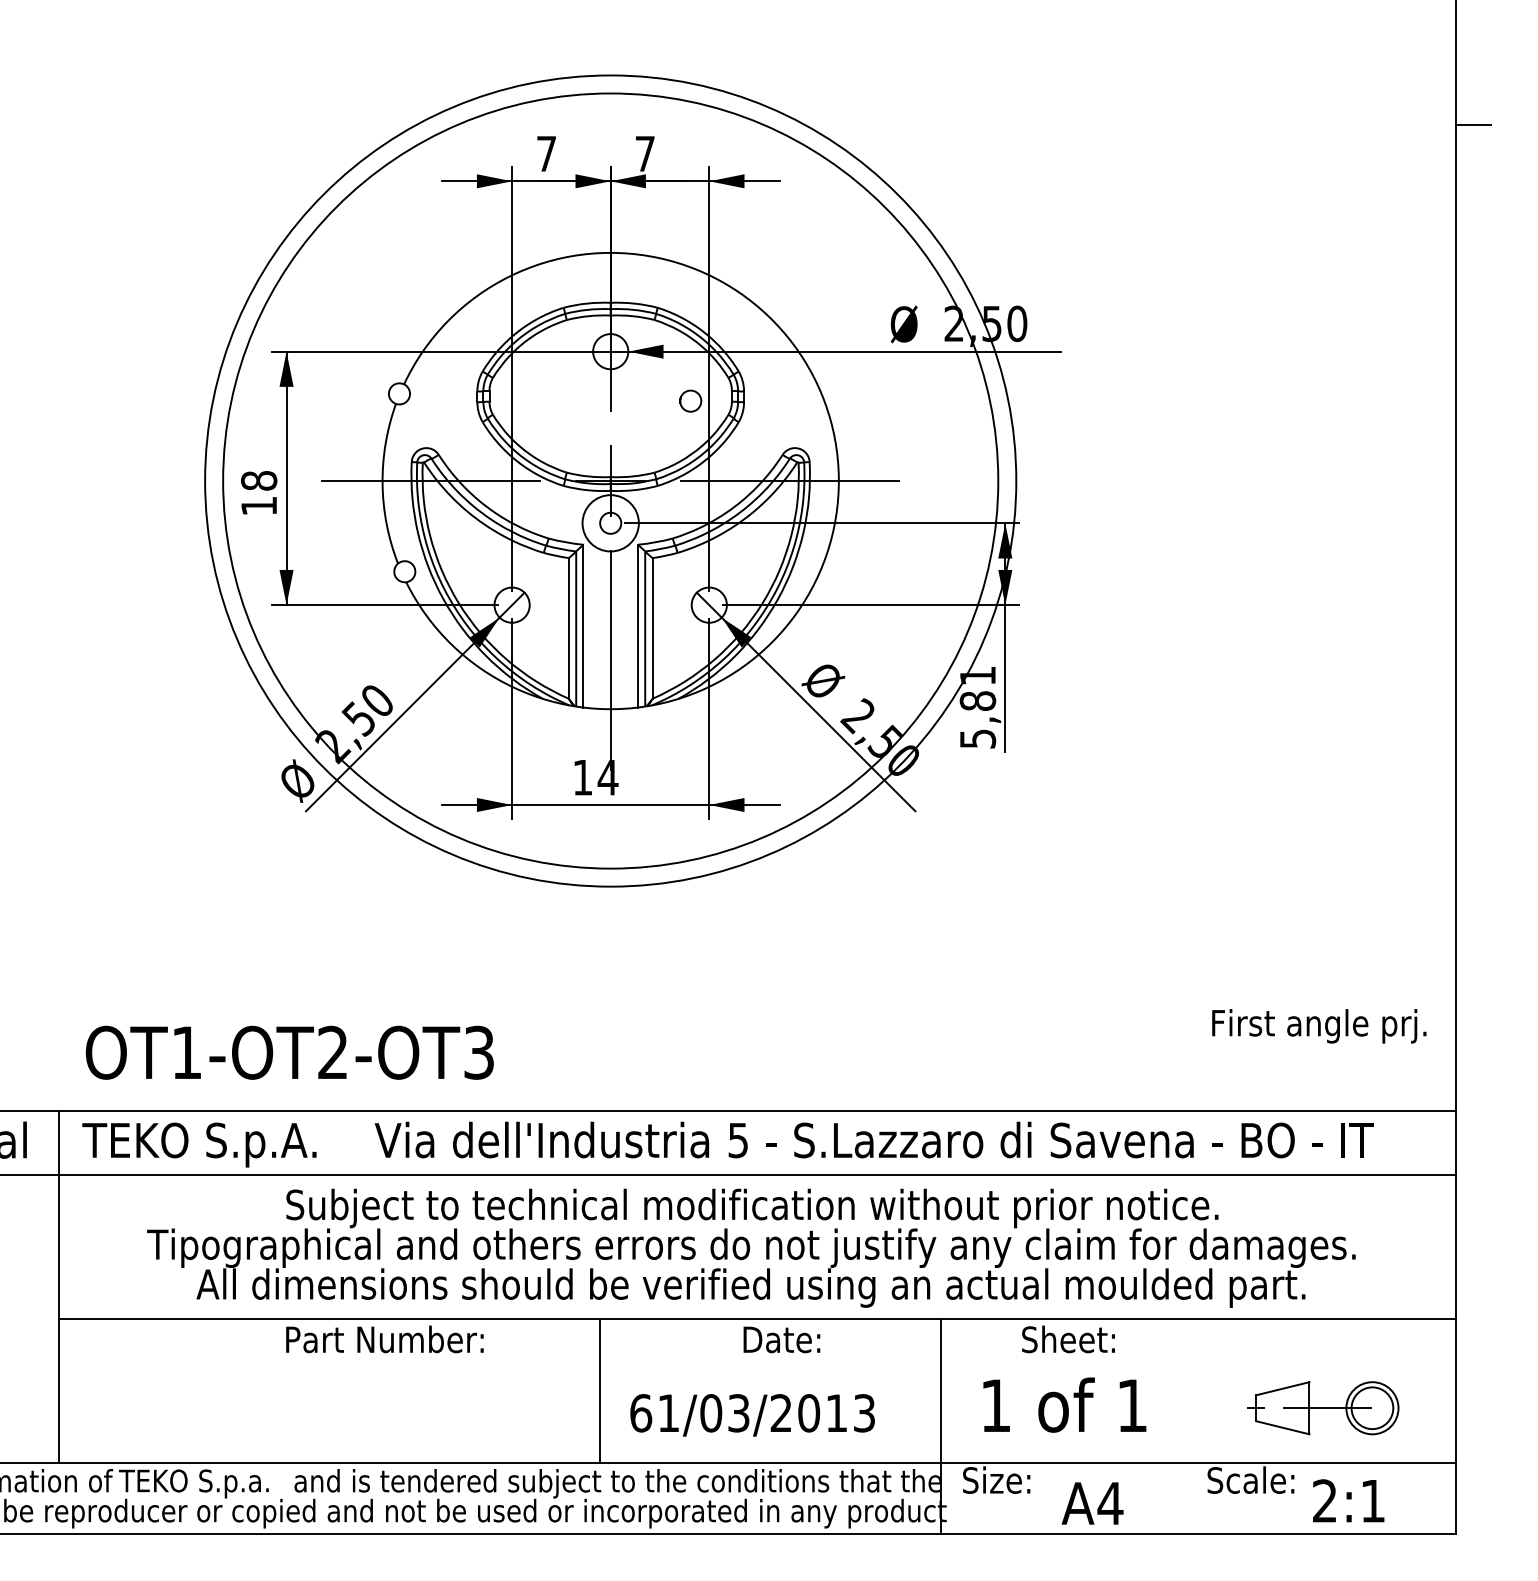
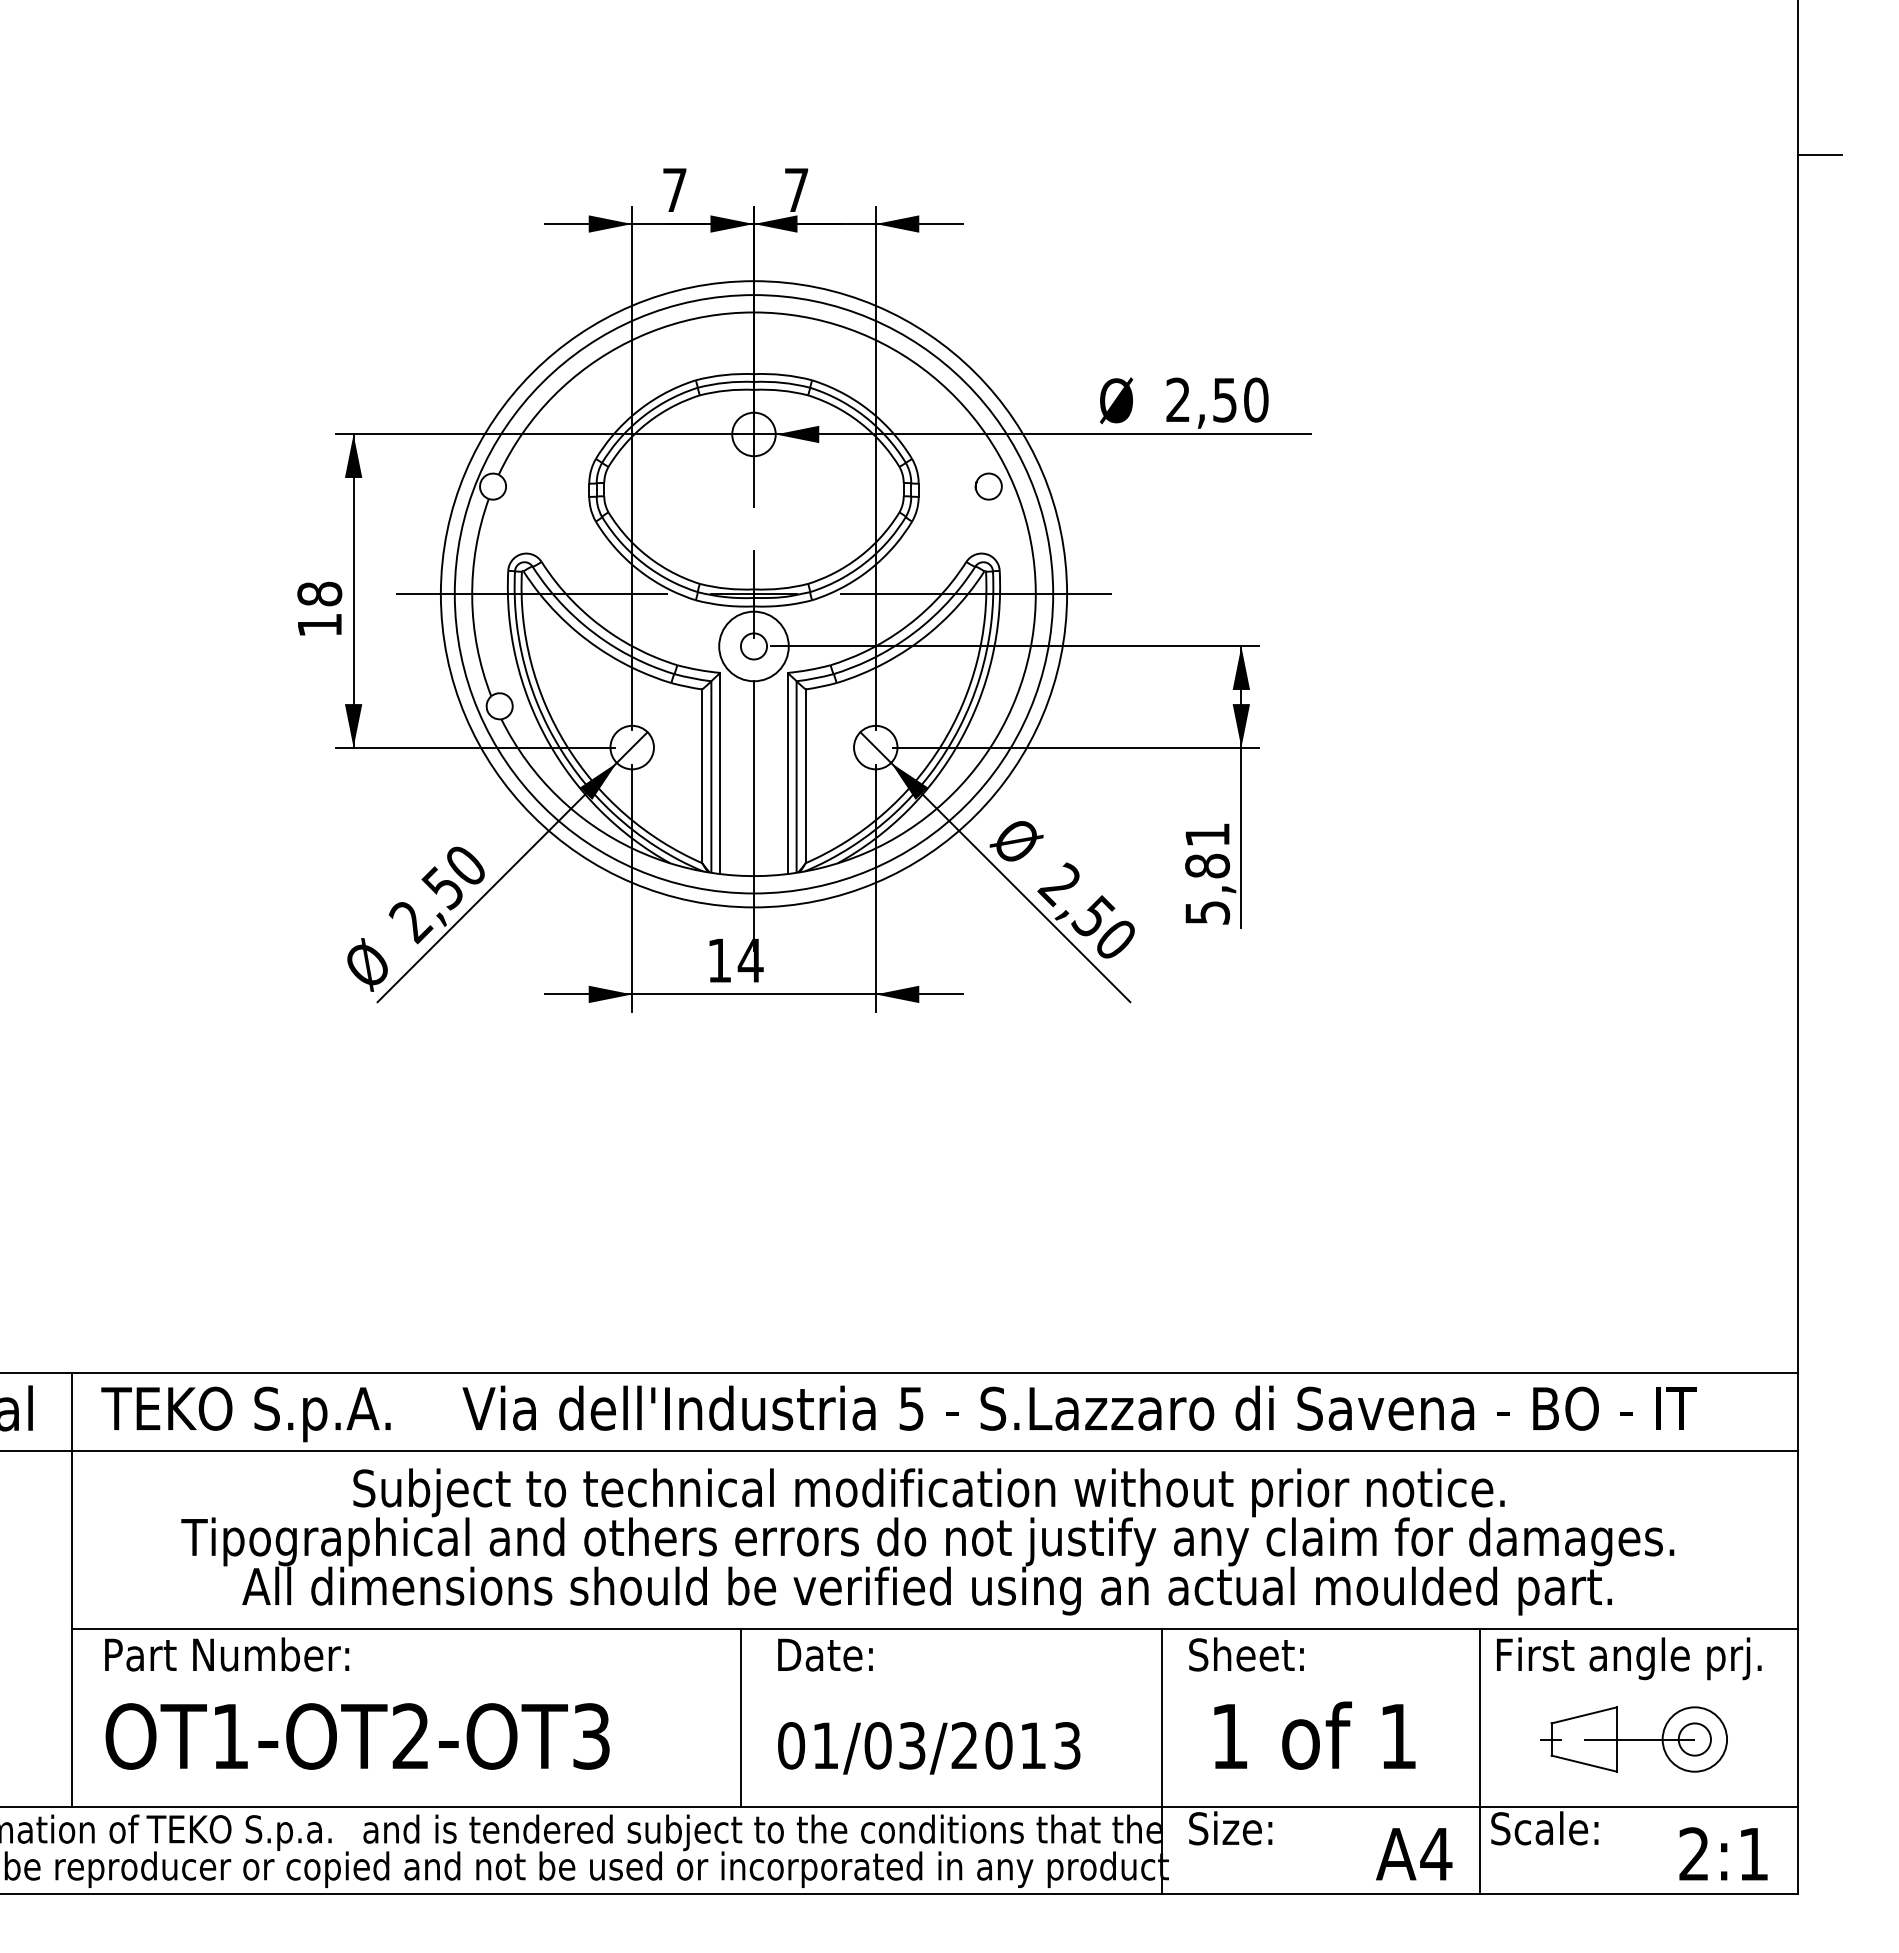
curve: (683, 395) -> (979, 479), moved
circle: (610, 481) -> (753, 594), size x0.62
circle: (610, 481) -> (753, 594), size x0.62
text: (1319, 1026) -> (1629, 1658), moved
text: (289, 1052) -> (357, 1736), moved
text: (385, 1339) -> (227, 1654), moved
text: (781, 1339) -> (825, 1654), moved
text: (1068, 1339) -> (1246, 1654), moved
circle: (1372, 1408) -> (1694, 1739), size x0.62
text: (641, 1413) -> (791, 1745), 61/03/2013 -> 01/03/2013
line: (1198, 1426) -> (1480, 1761), added
text: (1348, 1500) -> (1723, 1853), moved
text: (1092, 1503) -> (1414, 1854), moved

